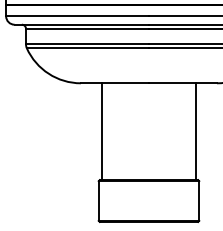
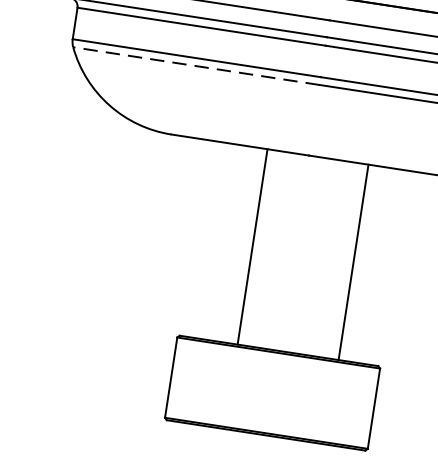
line: (87, 48) -> (195, 66), solid -> dashed
line: (102, 131) -> (252, 246), moved
line: (195, 131) -> (353, 261), moved

